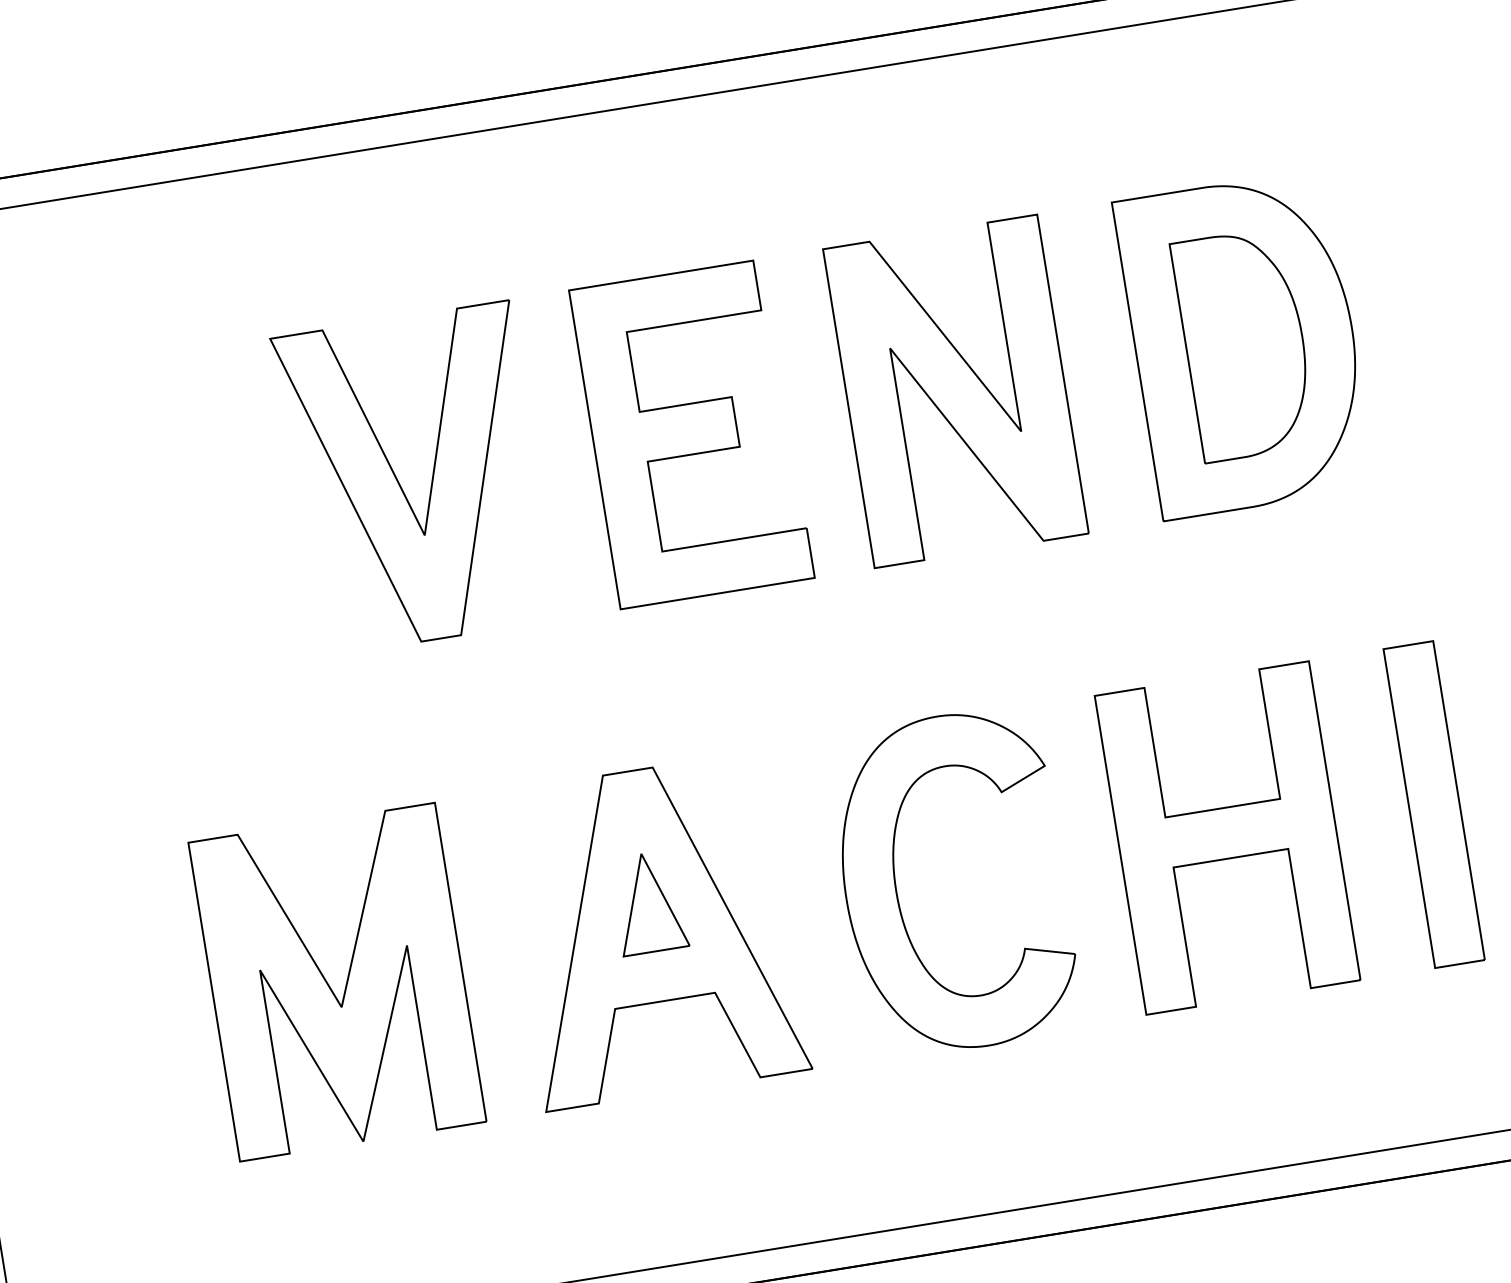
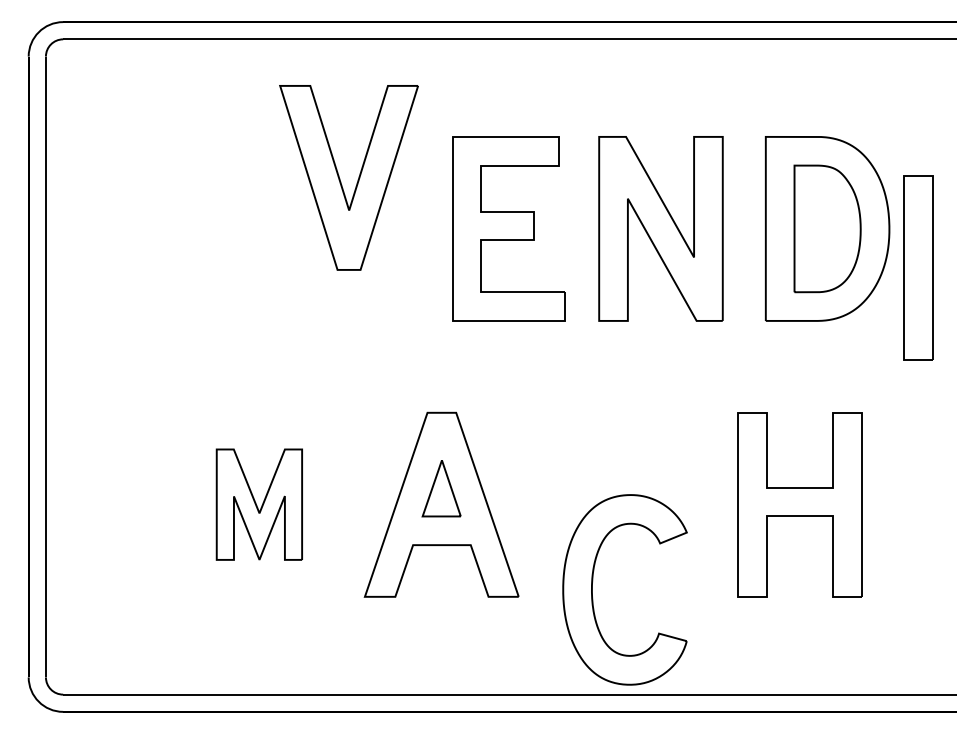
part: (400, 482) -> (340, 178), moved
part: (1434, 803) -> (918, 267), moved
part: (1226, 837) -> (799, 504), moved
part: (897, 890) -> (592, 589), moved
part: (337, 981) -> (259, 504), size x0.6

